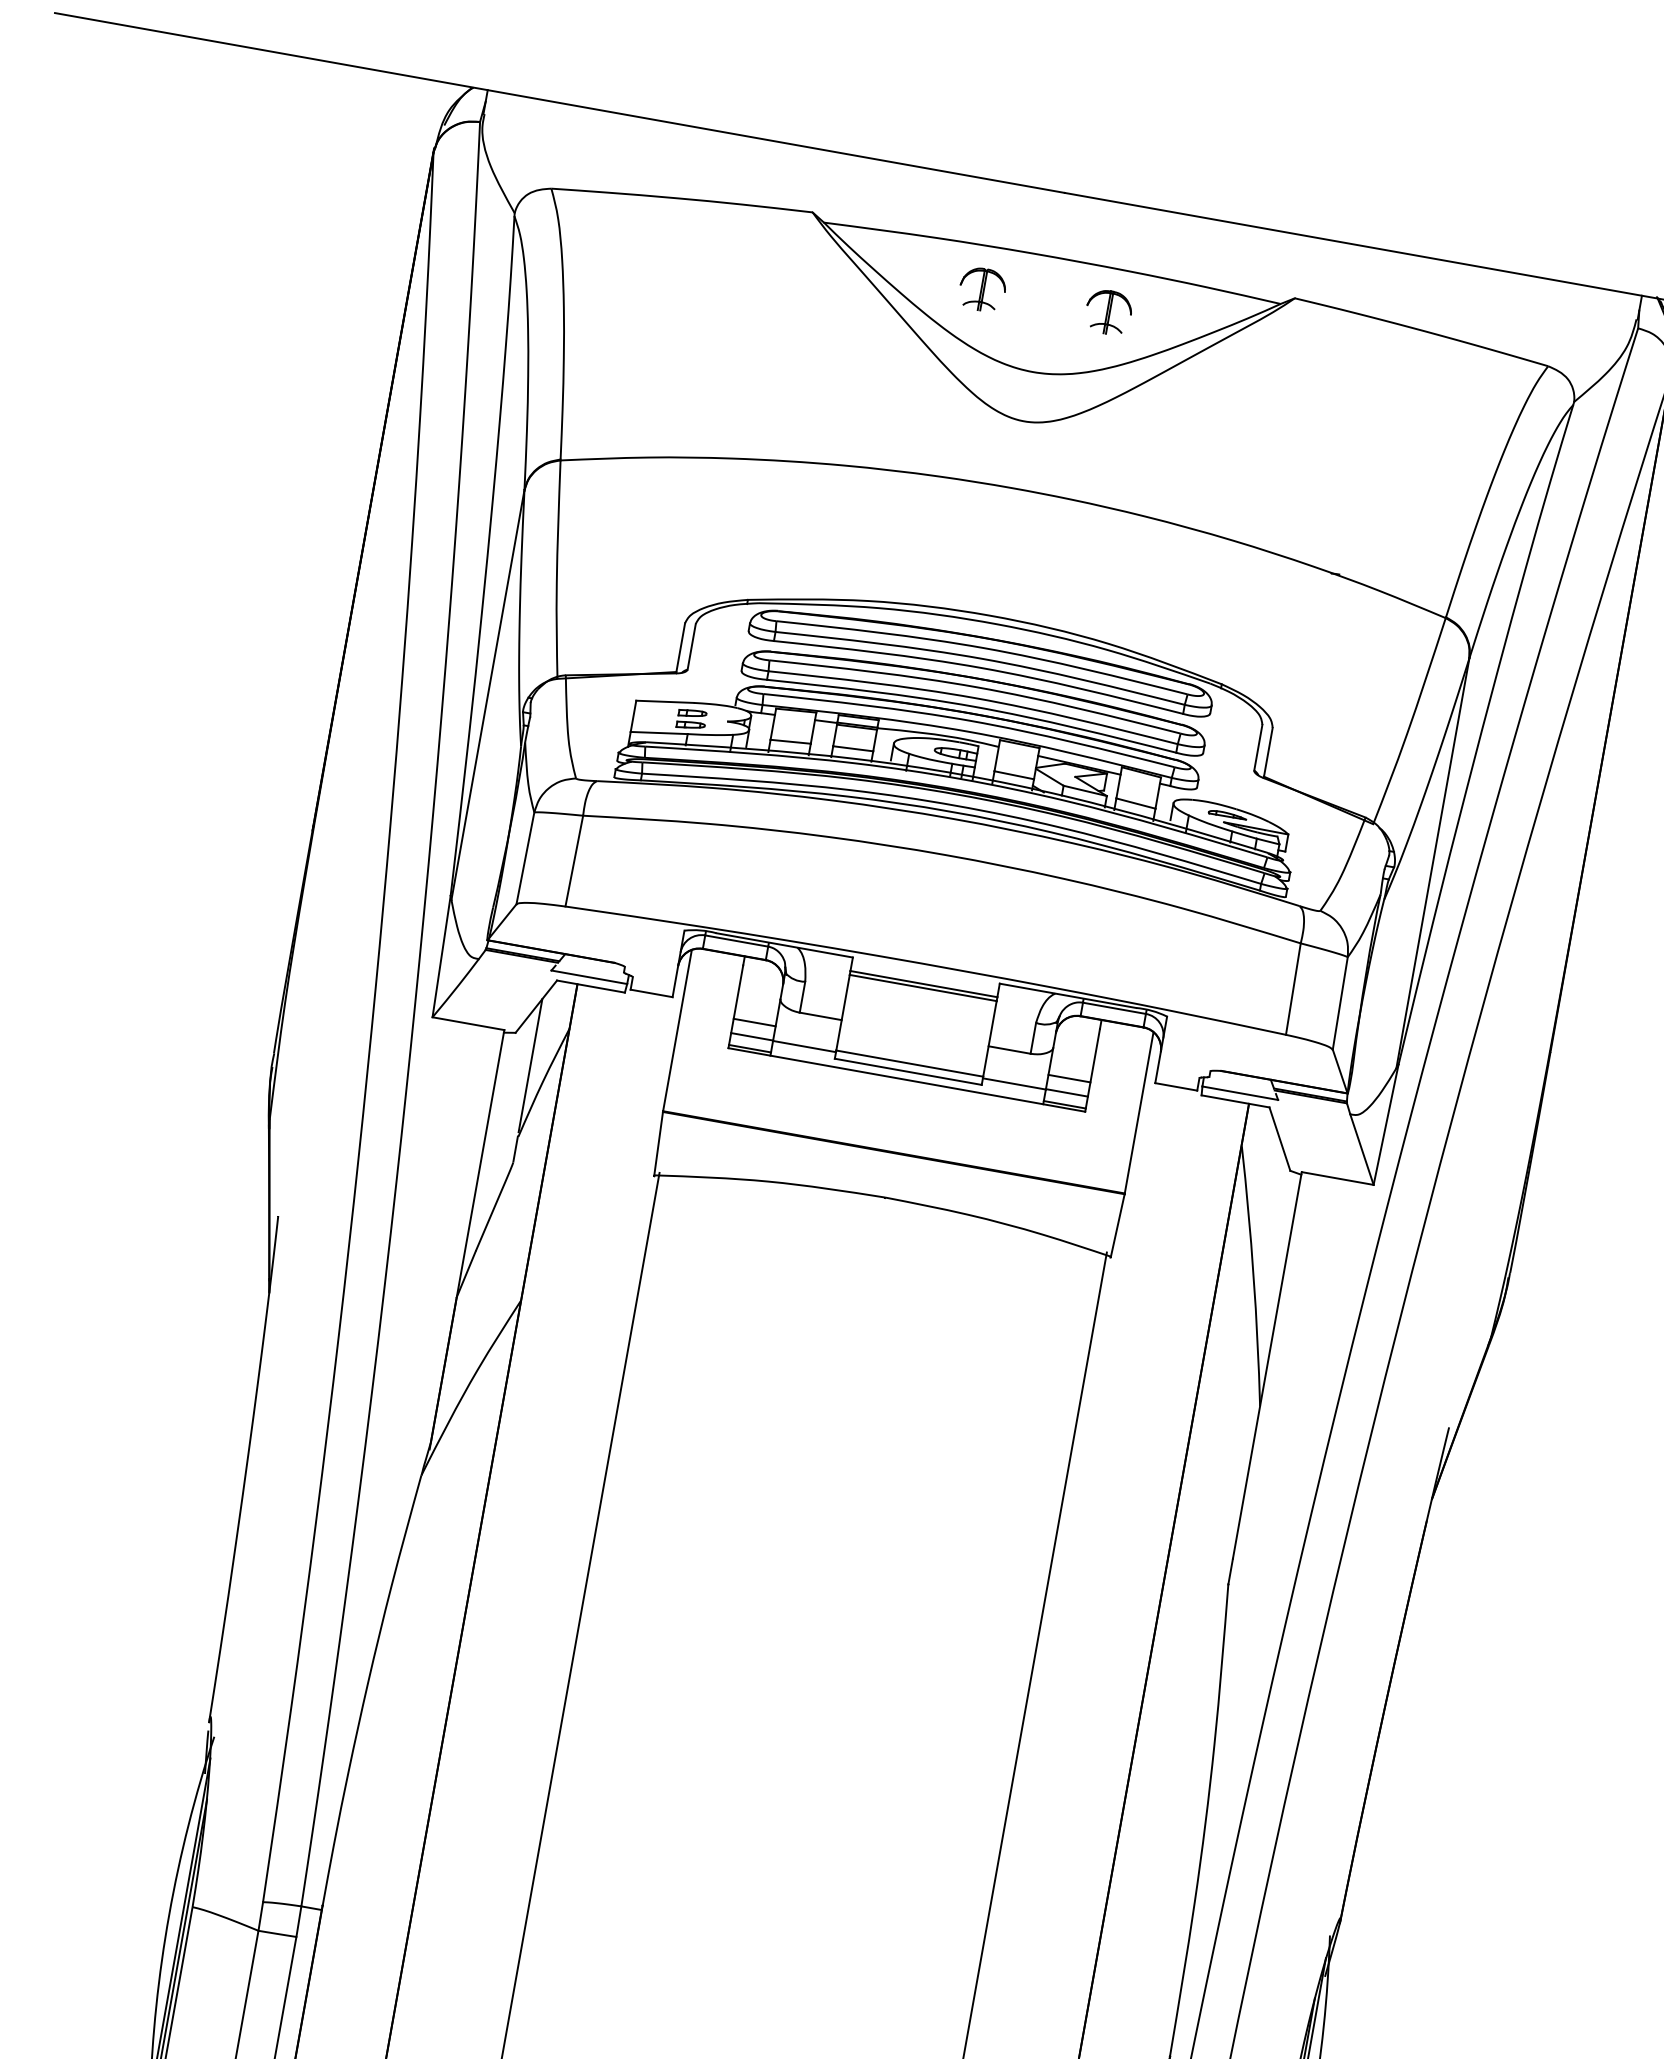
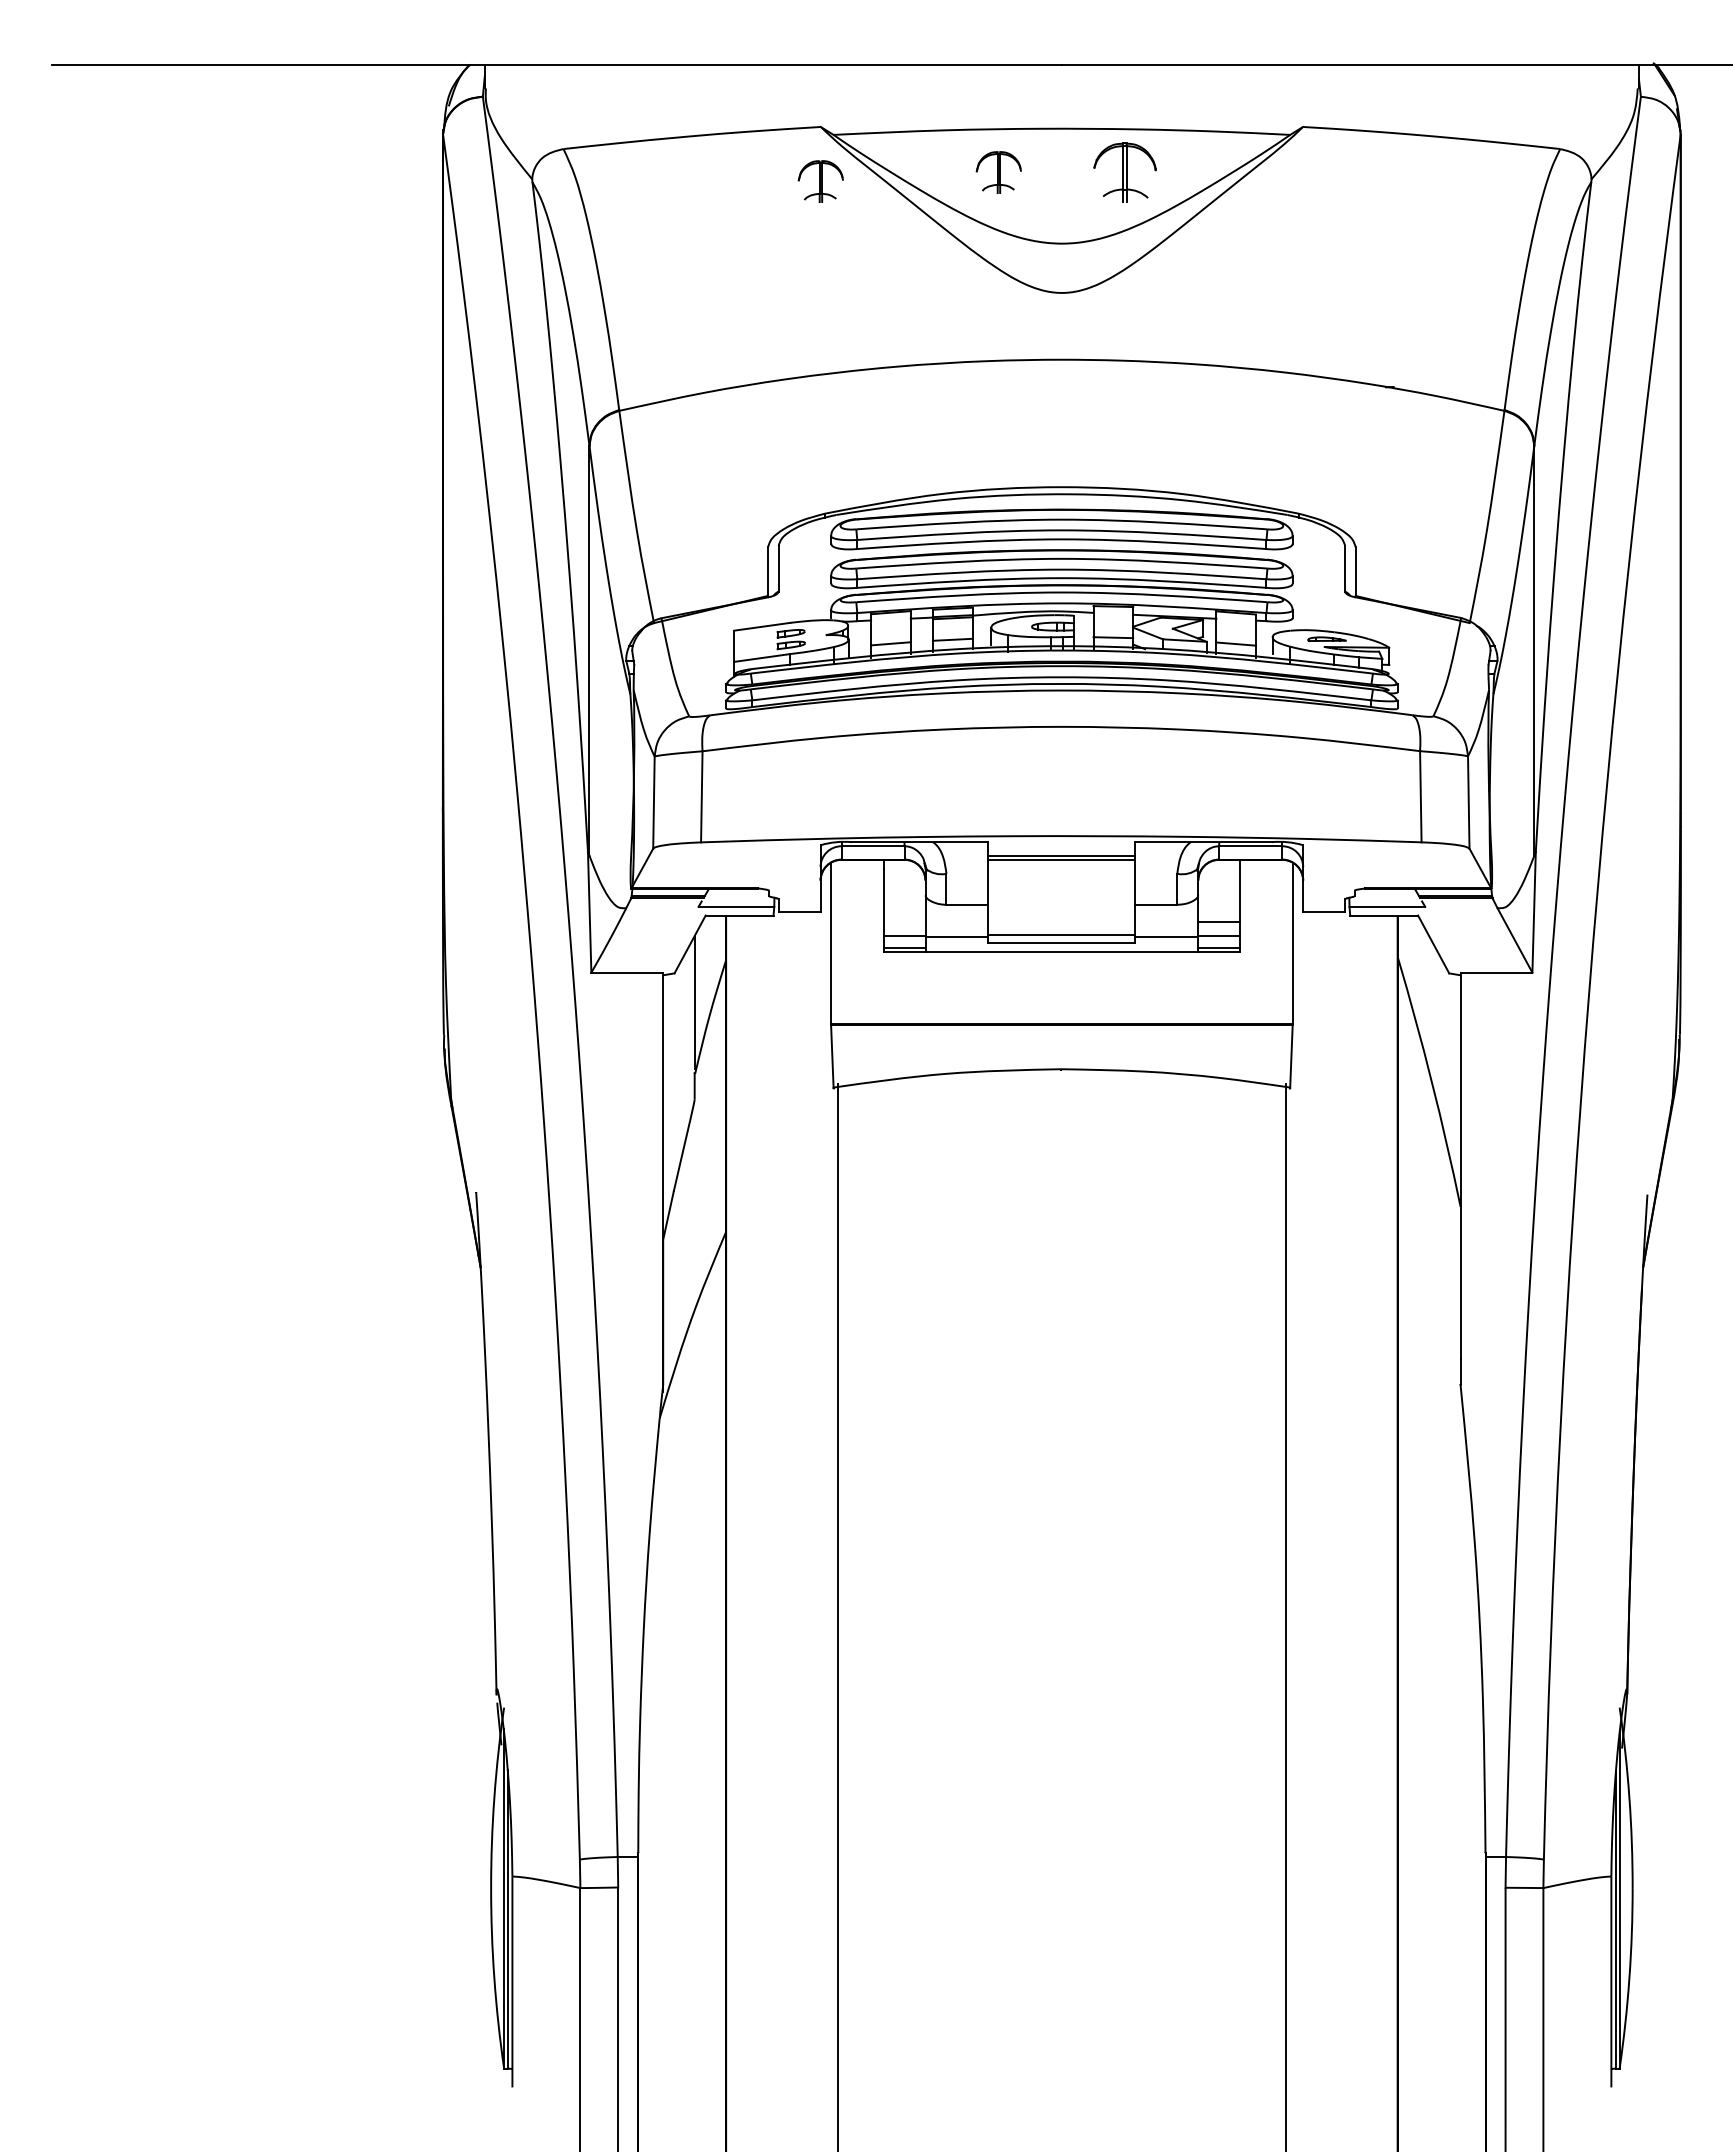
part: (802, 266) -> (820, 181), added
part: (1108, 312) -> (1124, 172), size x1.4
line: (754, 1022) -> (904, 922), removed

